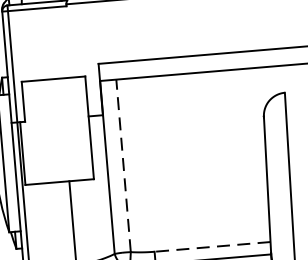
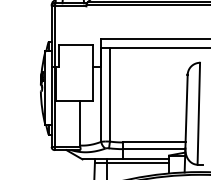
line: (122, 165) -> (109, 94), dashed -> solid
line: (211, 247) -> (153, 142), dashed -> solid

